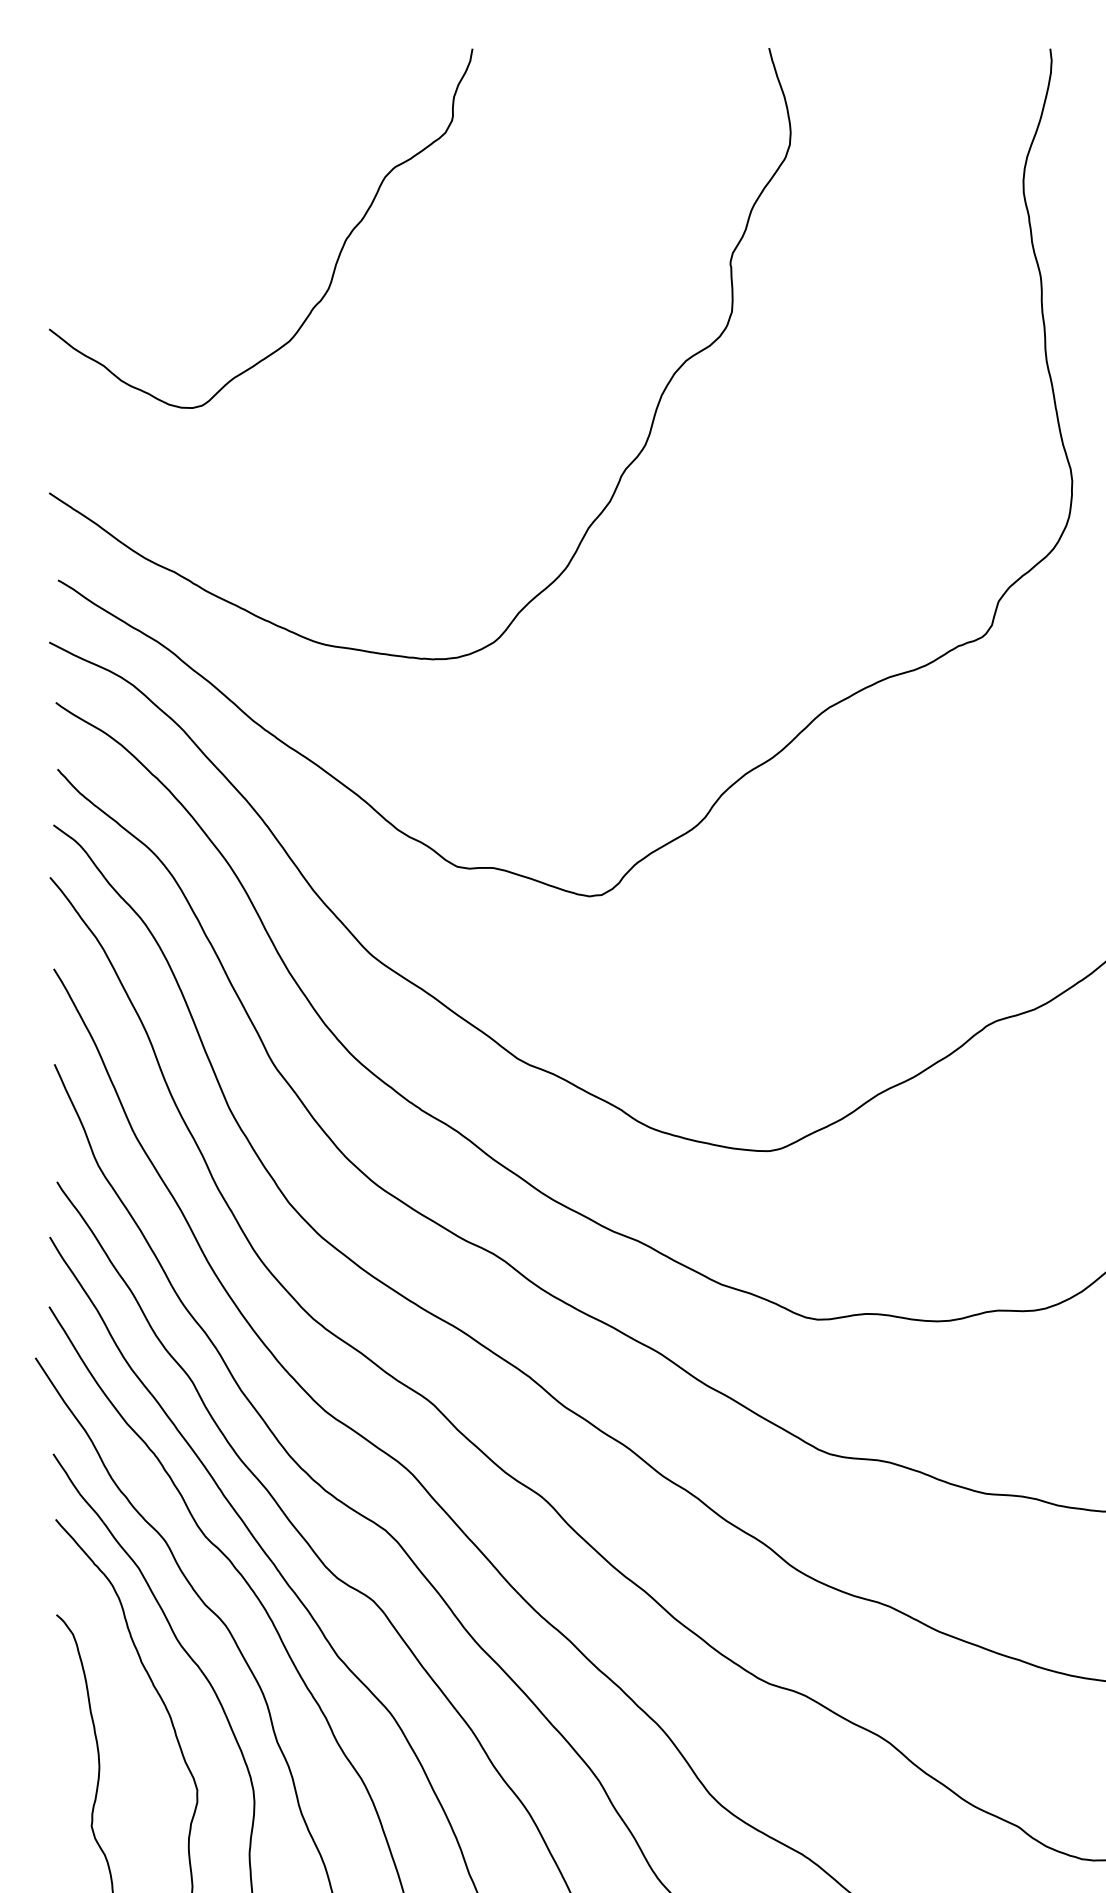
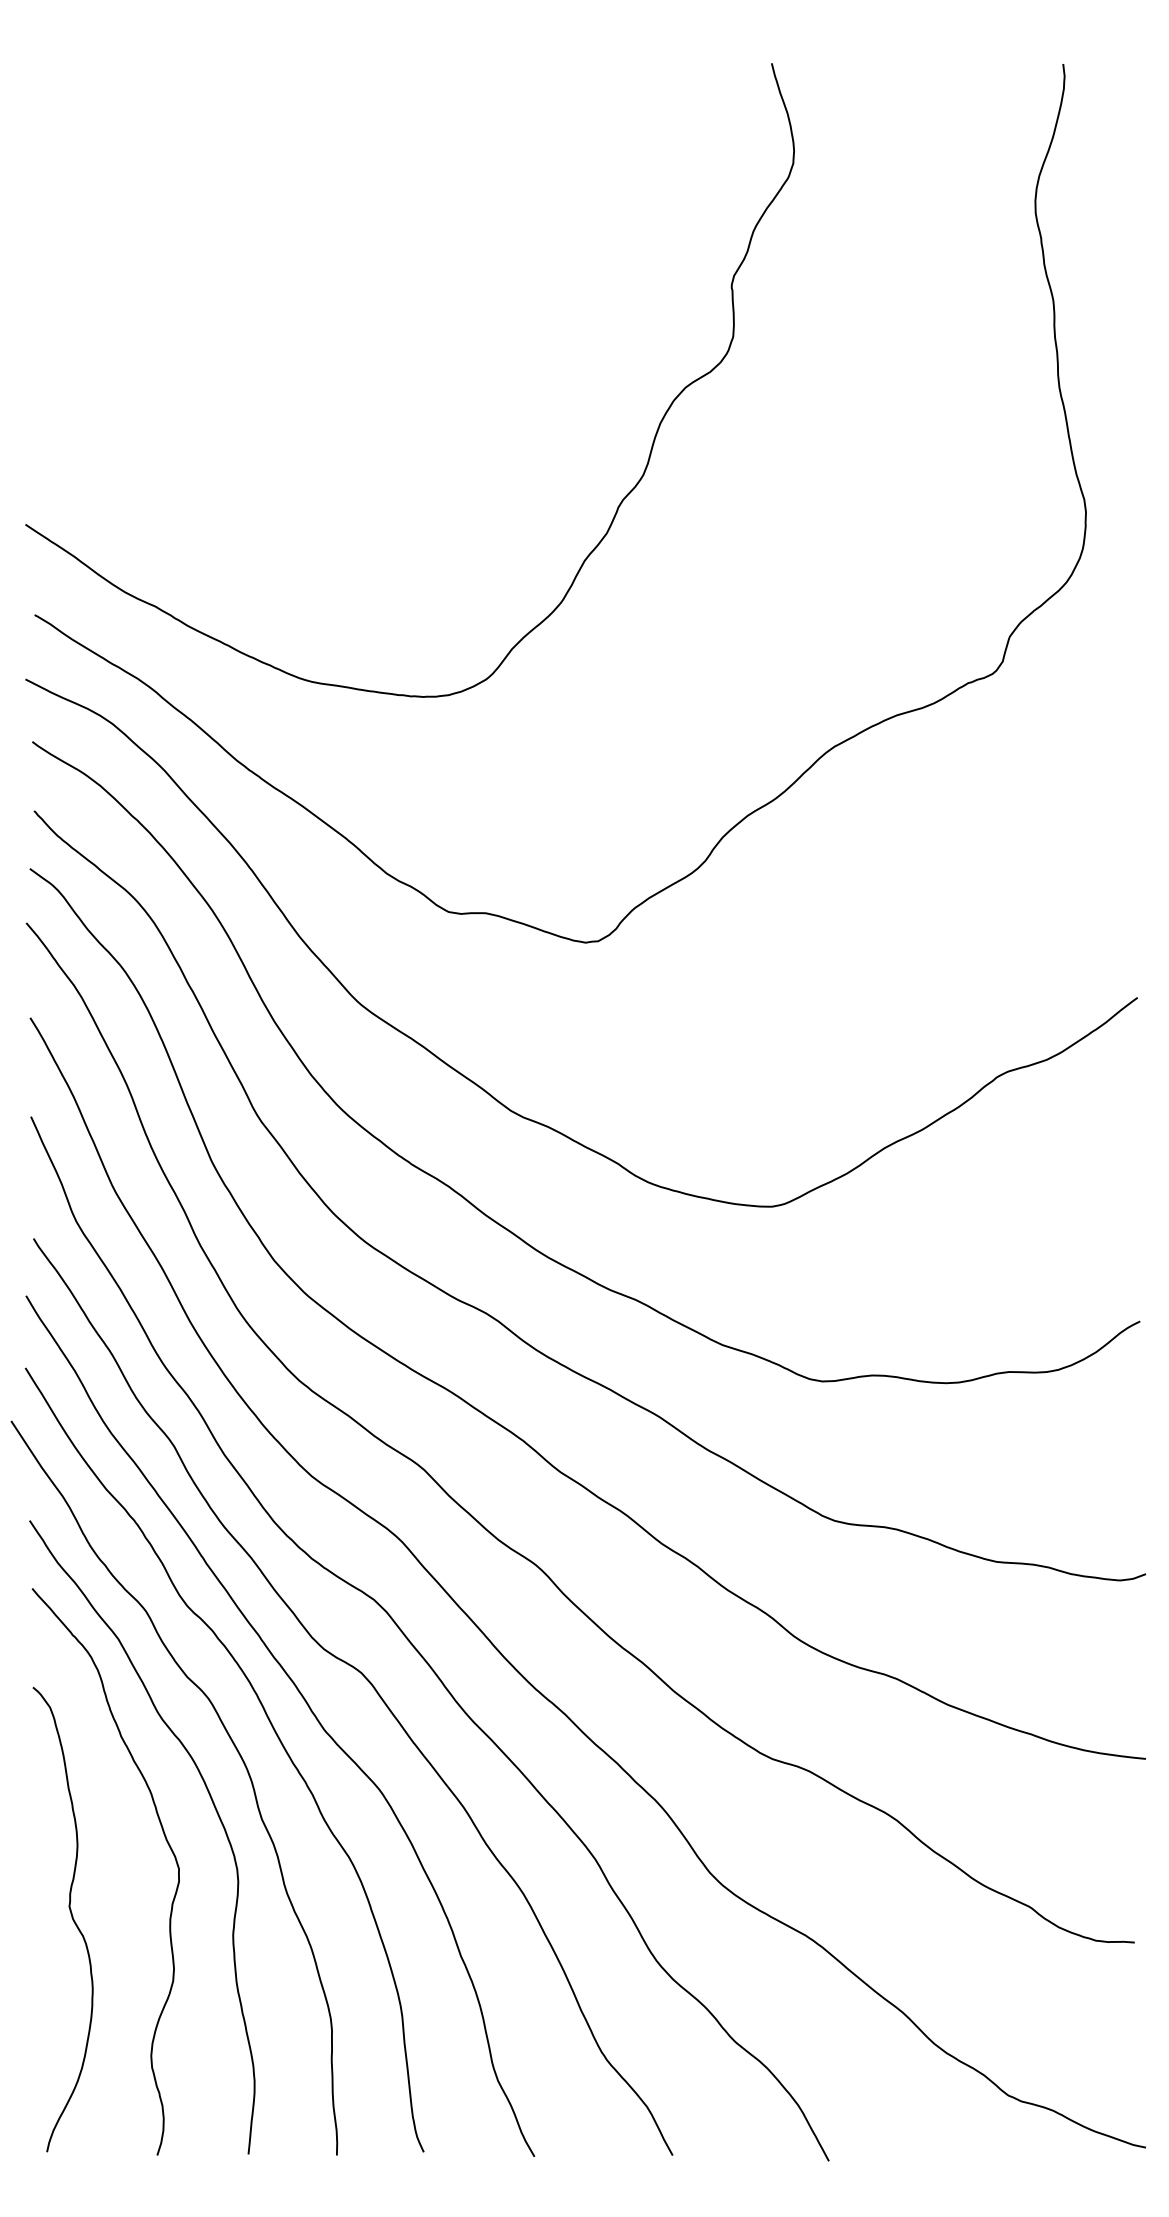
curve: (336, 259) -> (323, 282), removed

